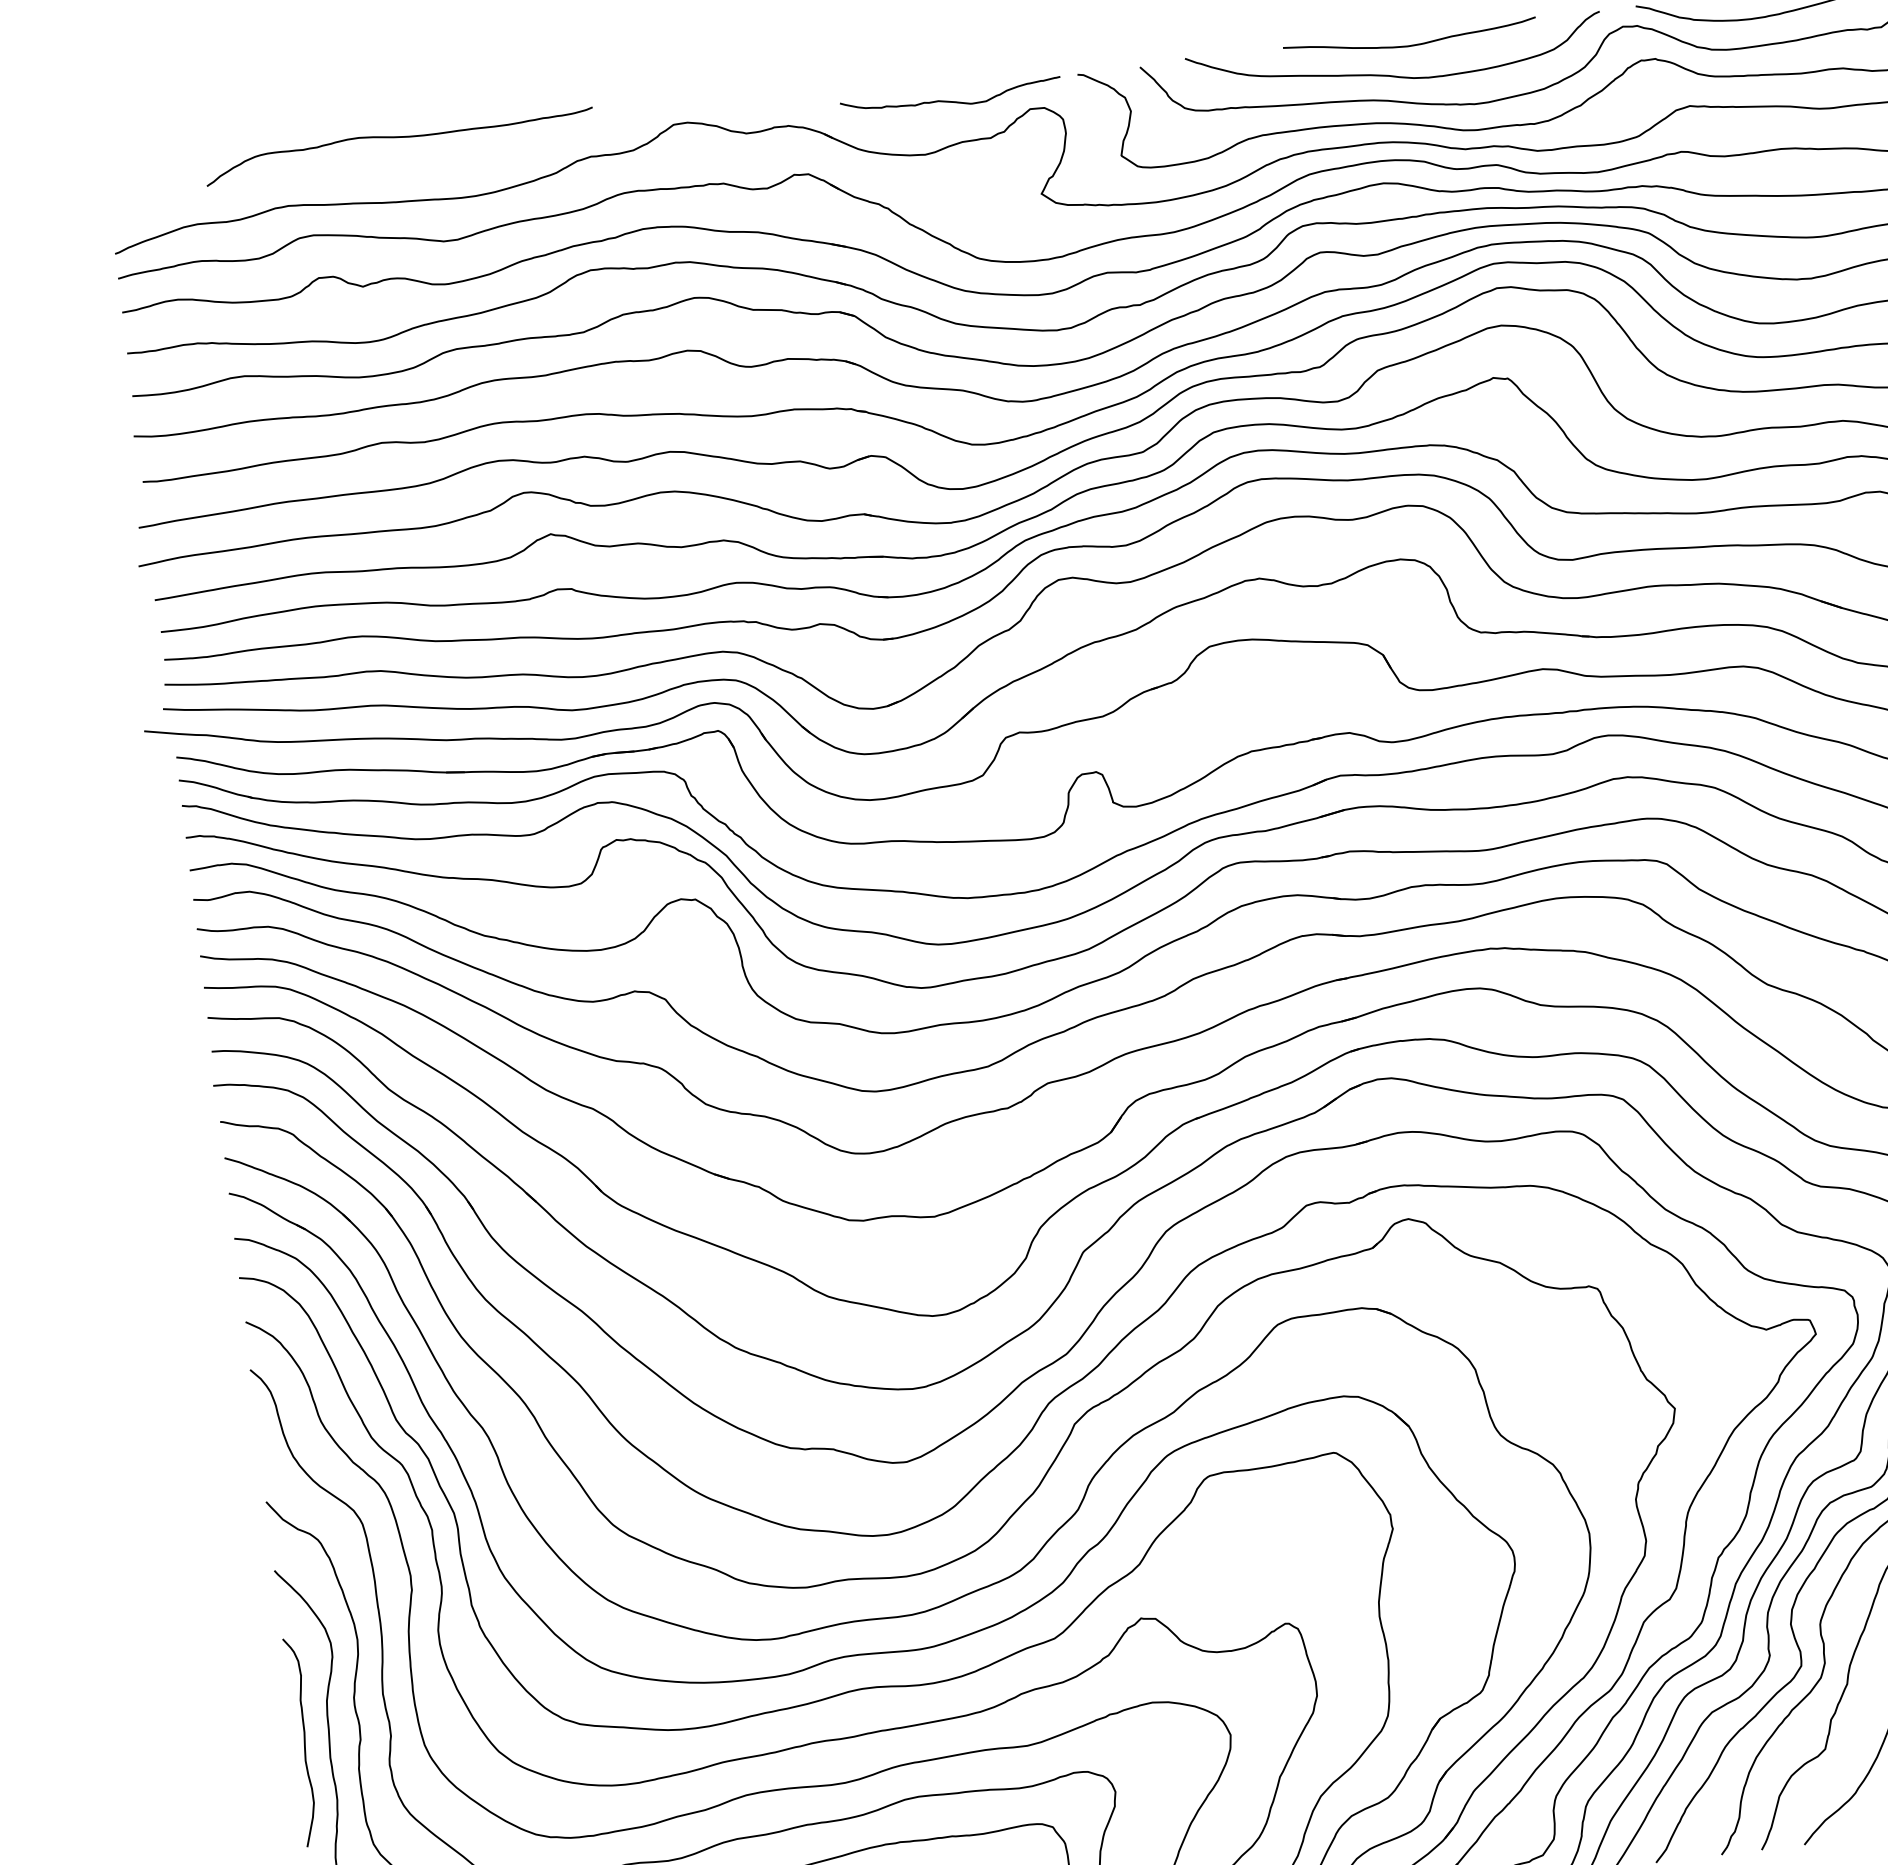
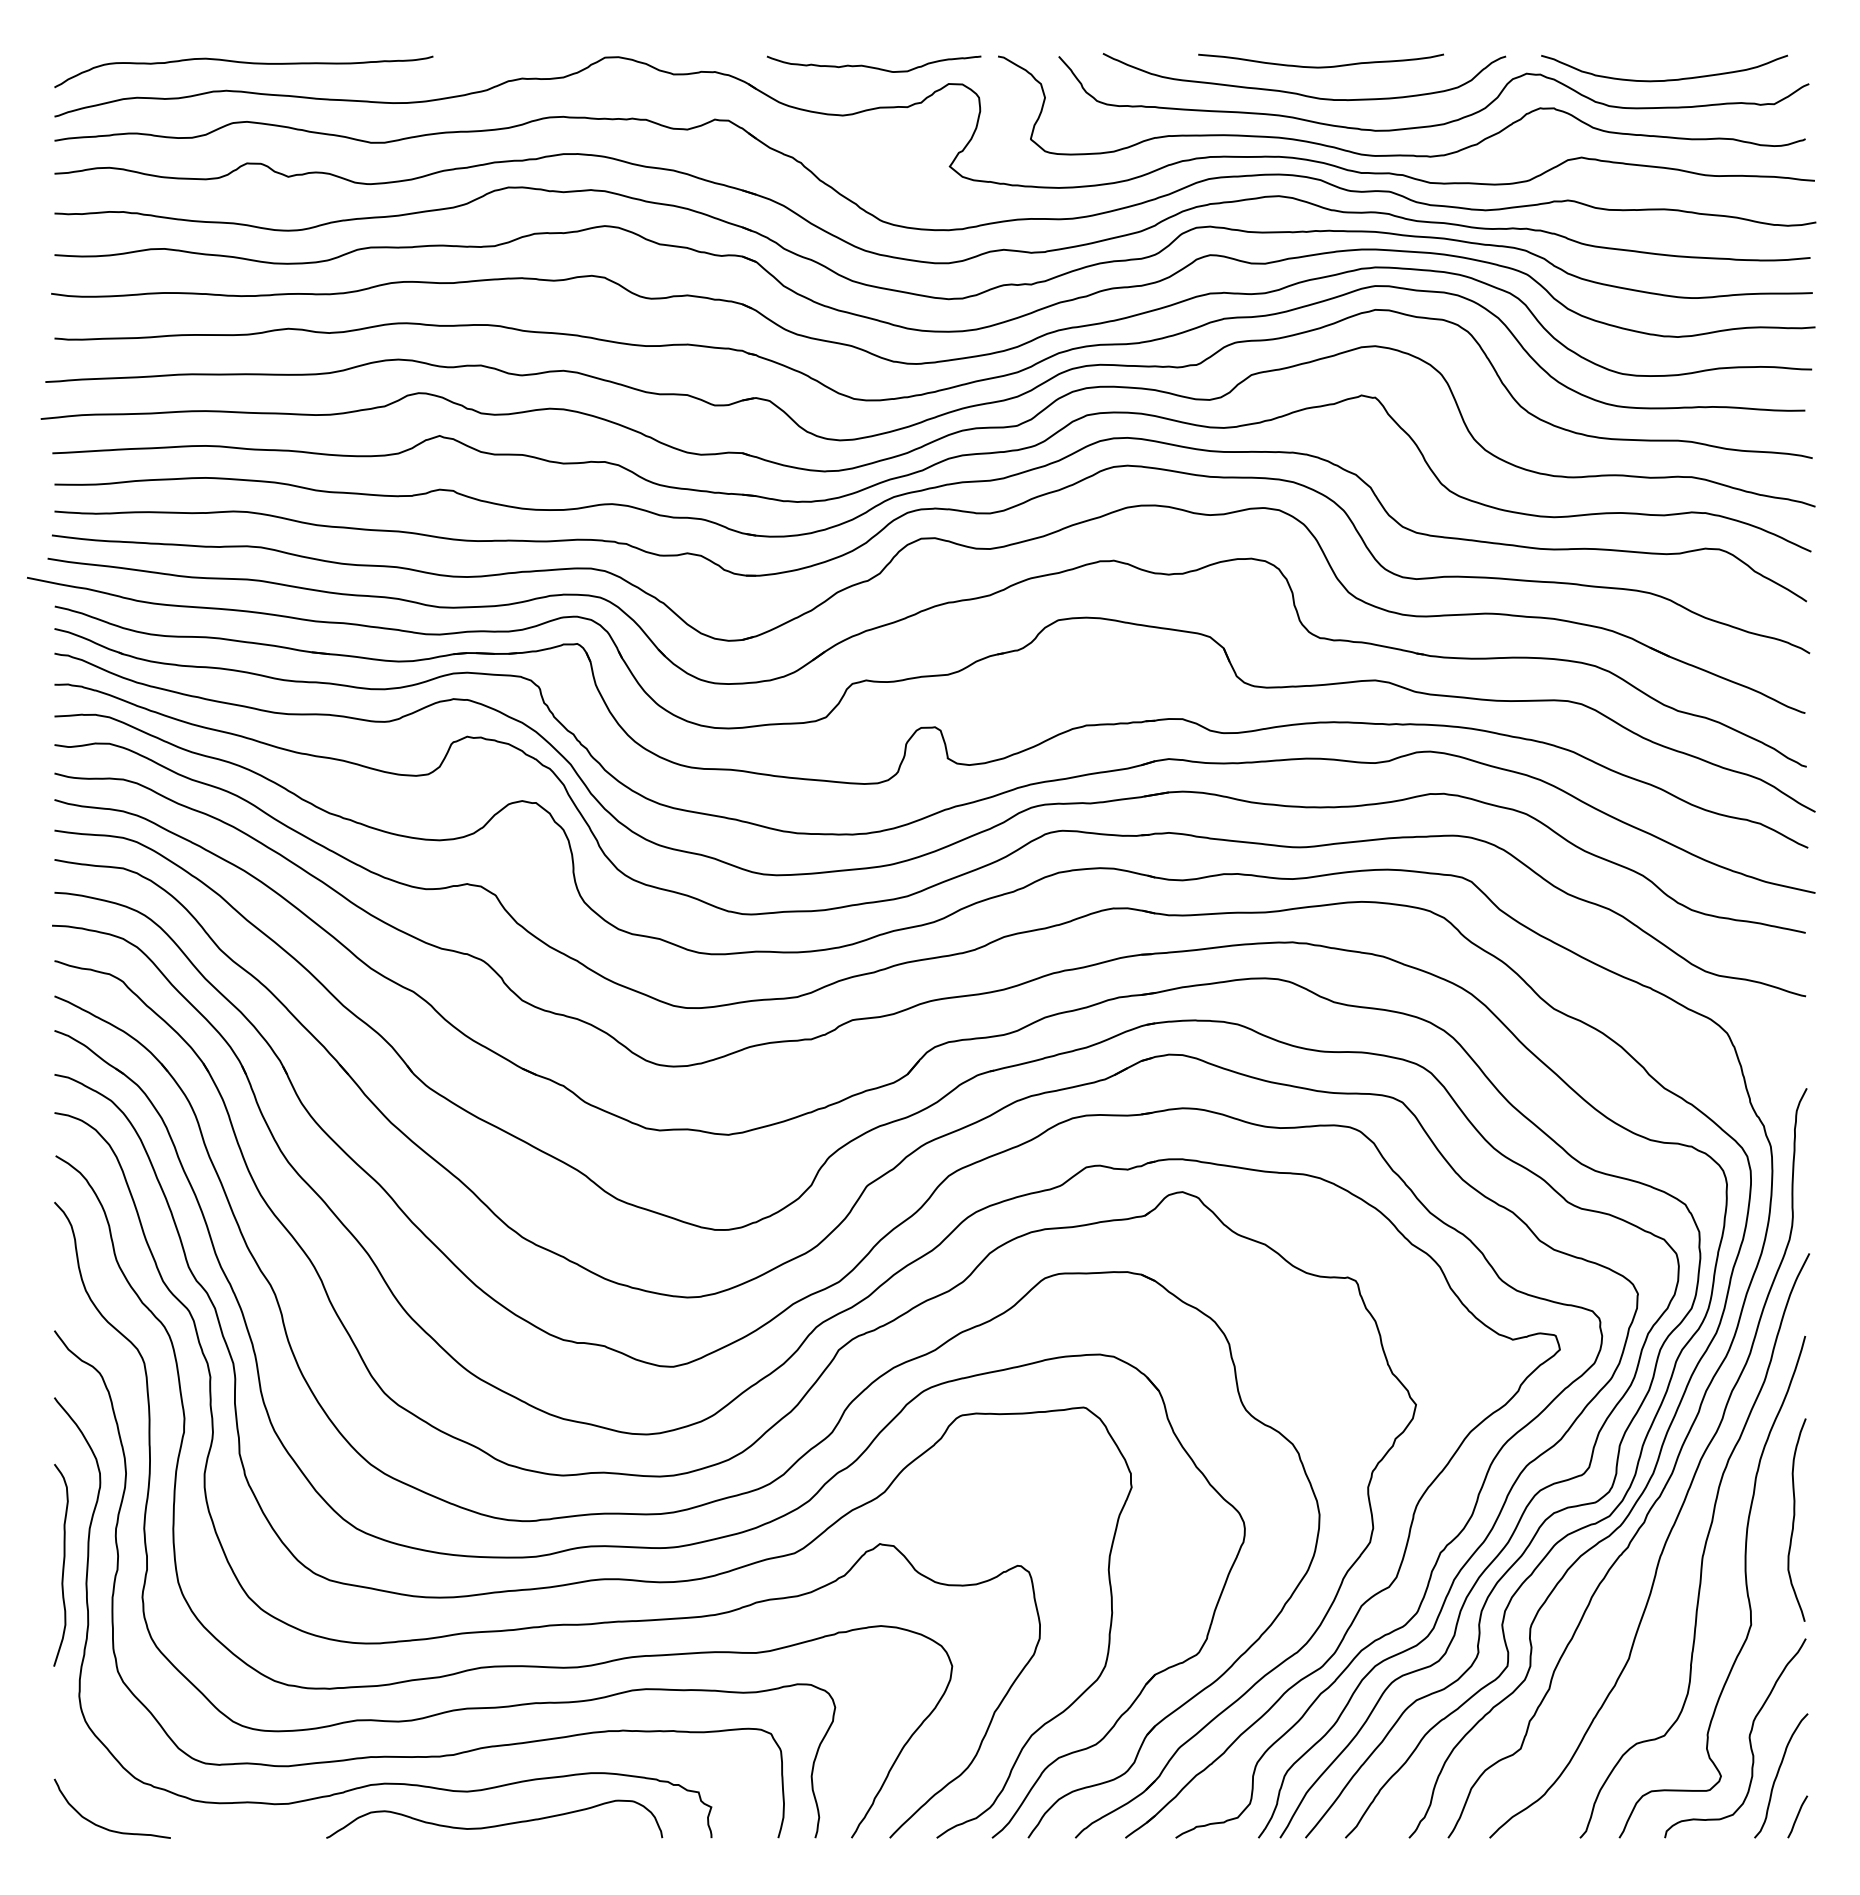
curve: (398, 138) -> (243, 63), moved

